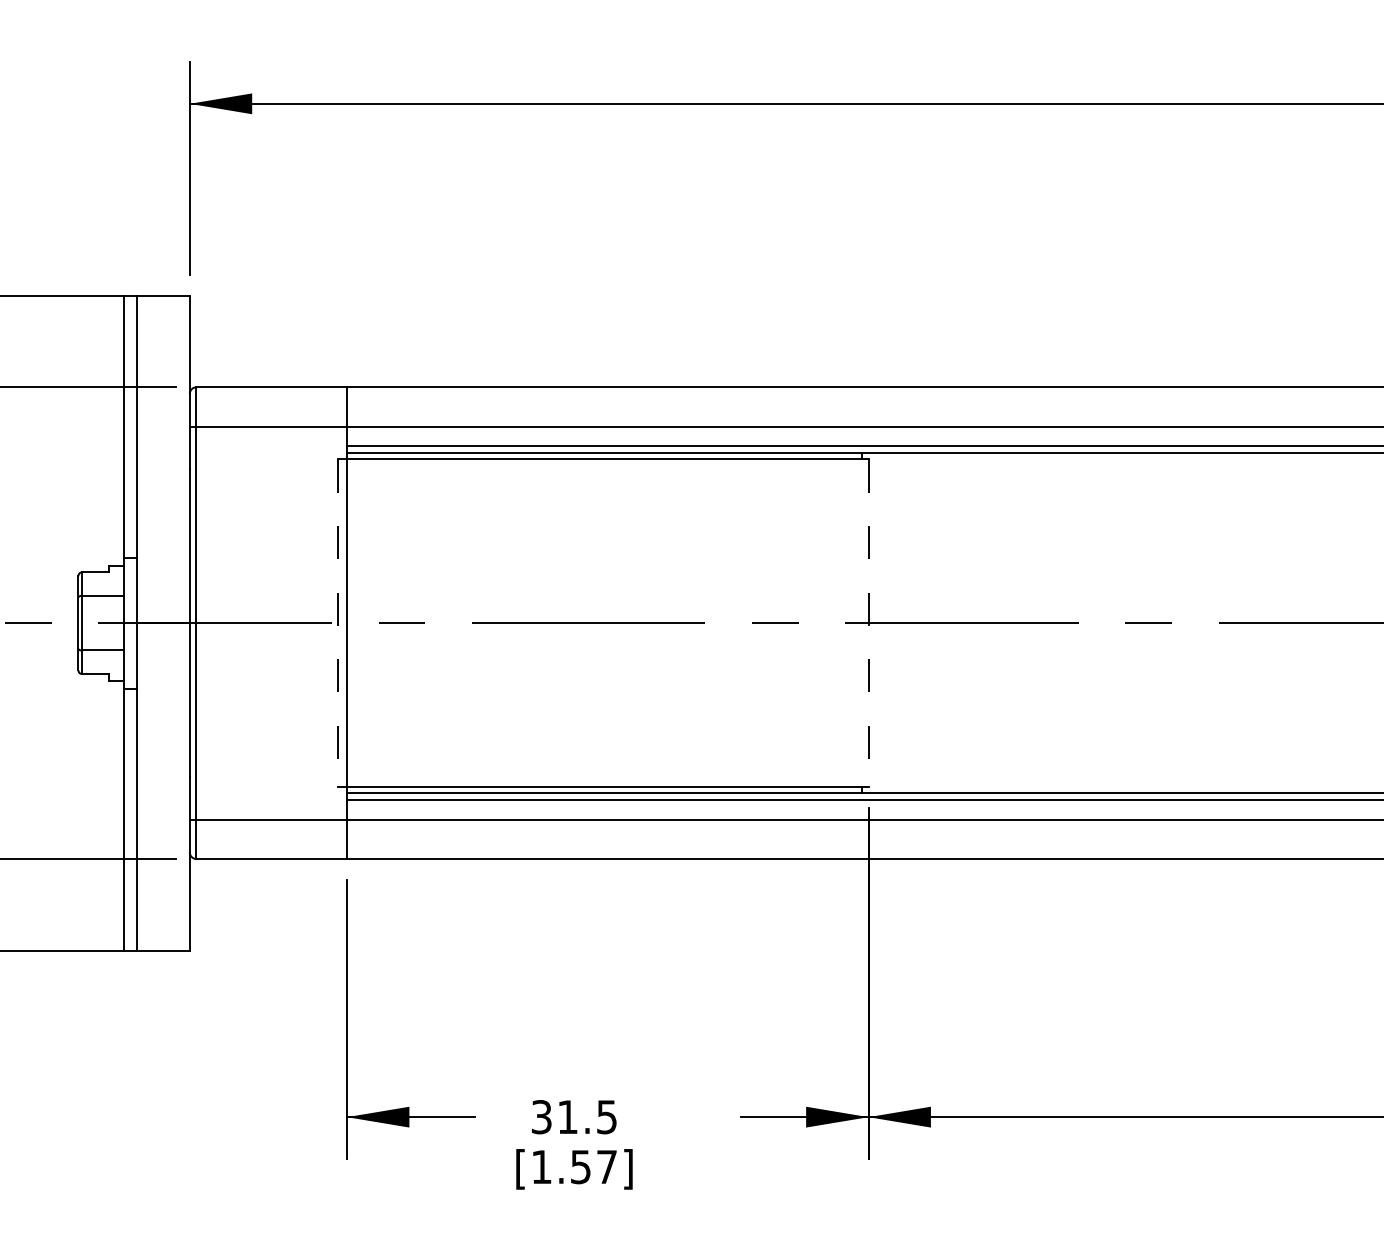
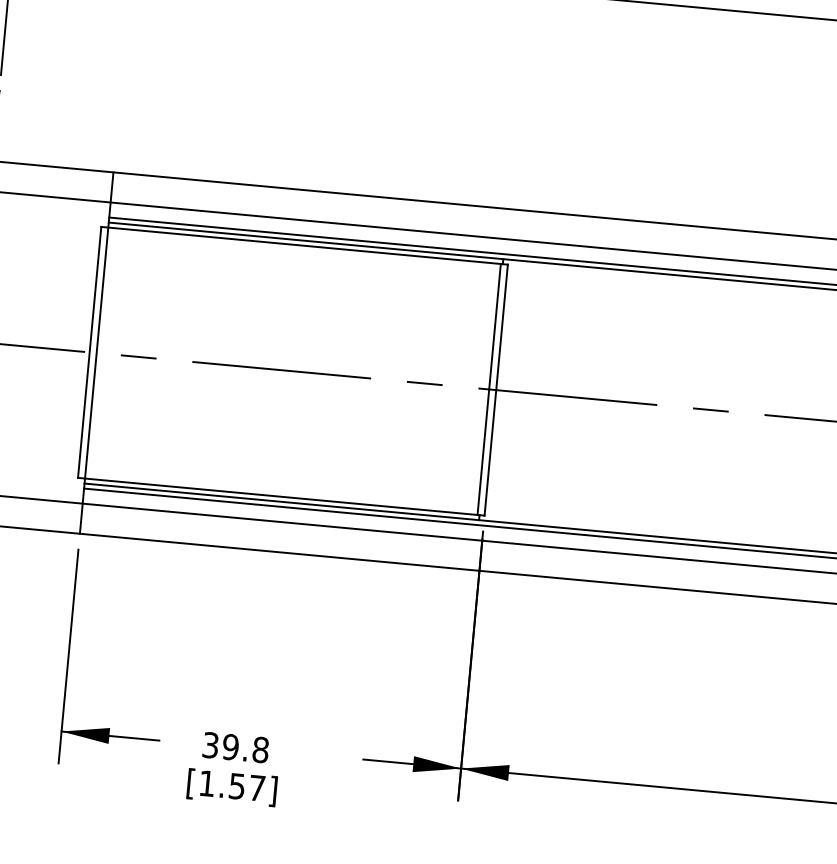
line: (859, 622) -> (489, 388), added
line: (337, 623) -> (89, 352), dashed -> solid
line: (868, 623) -> (496, 390), dashed -> solid
text: (587, 1117) -> (245, 748), 31.5 -> 39.8

